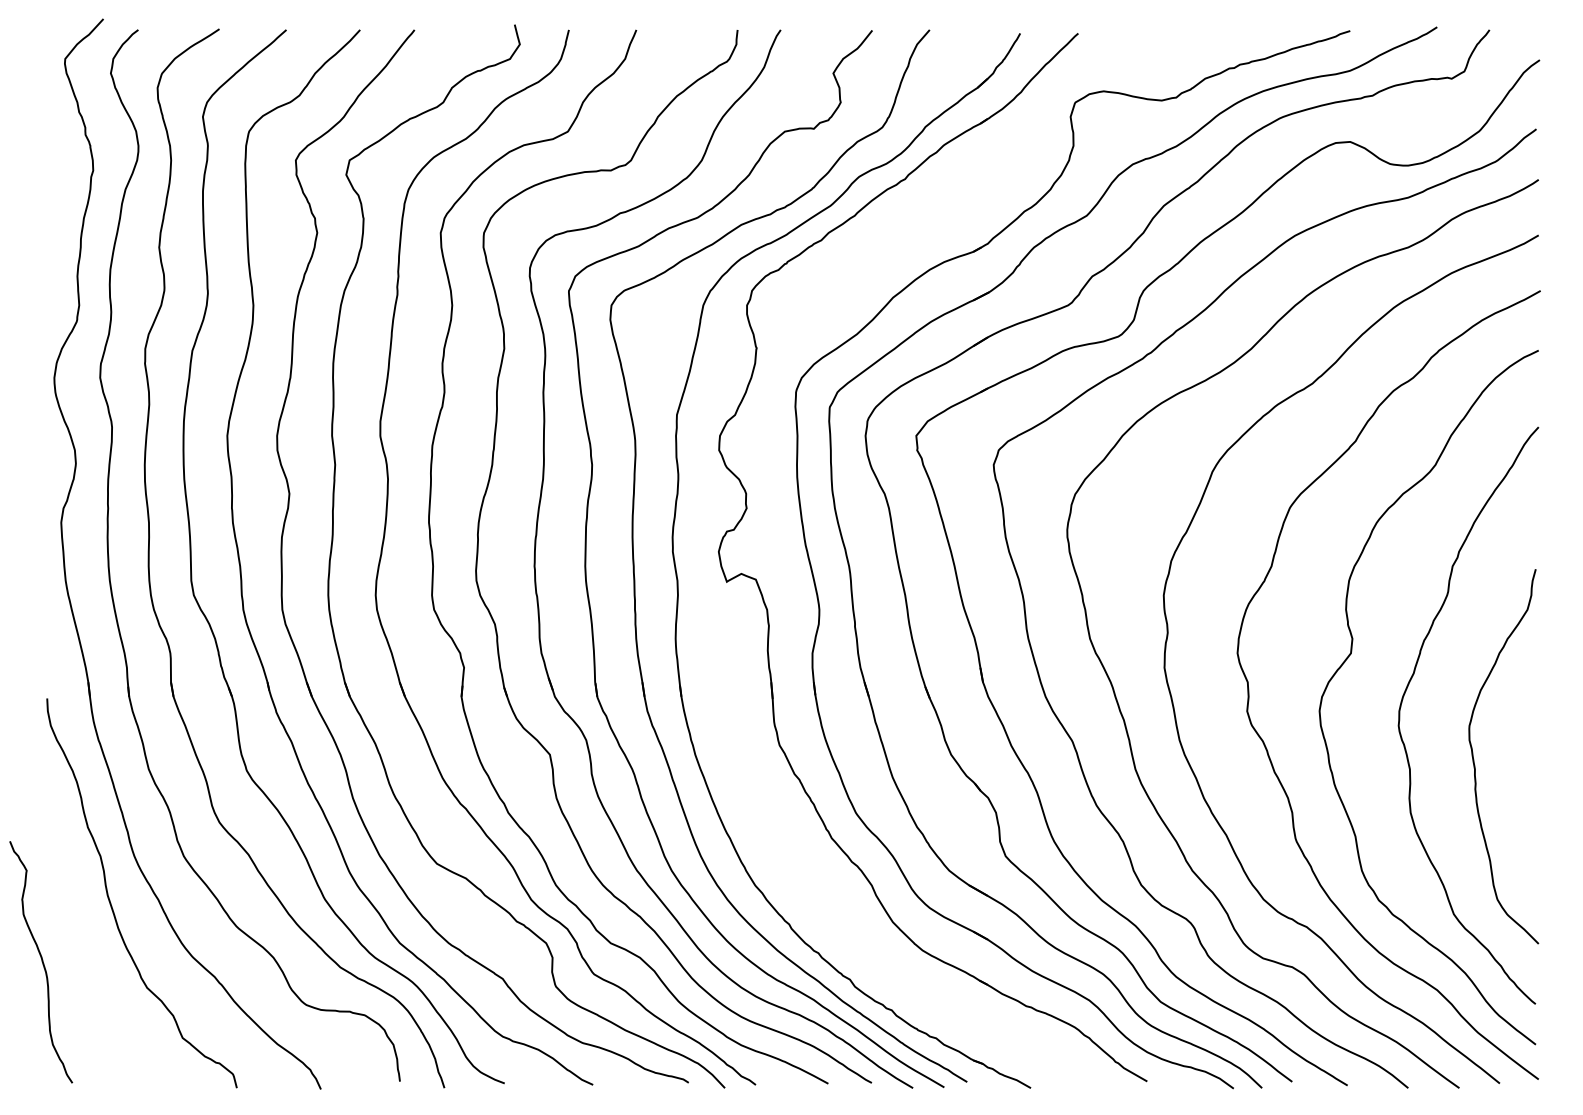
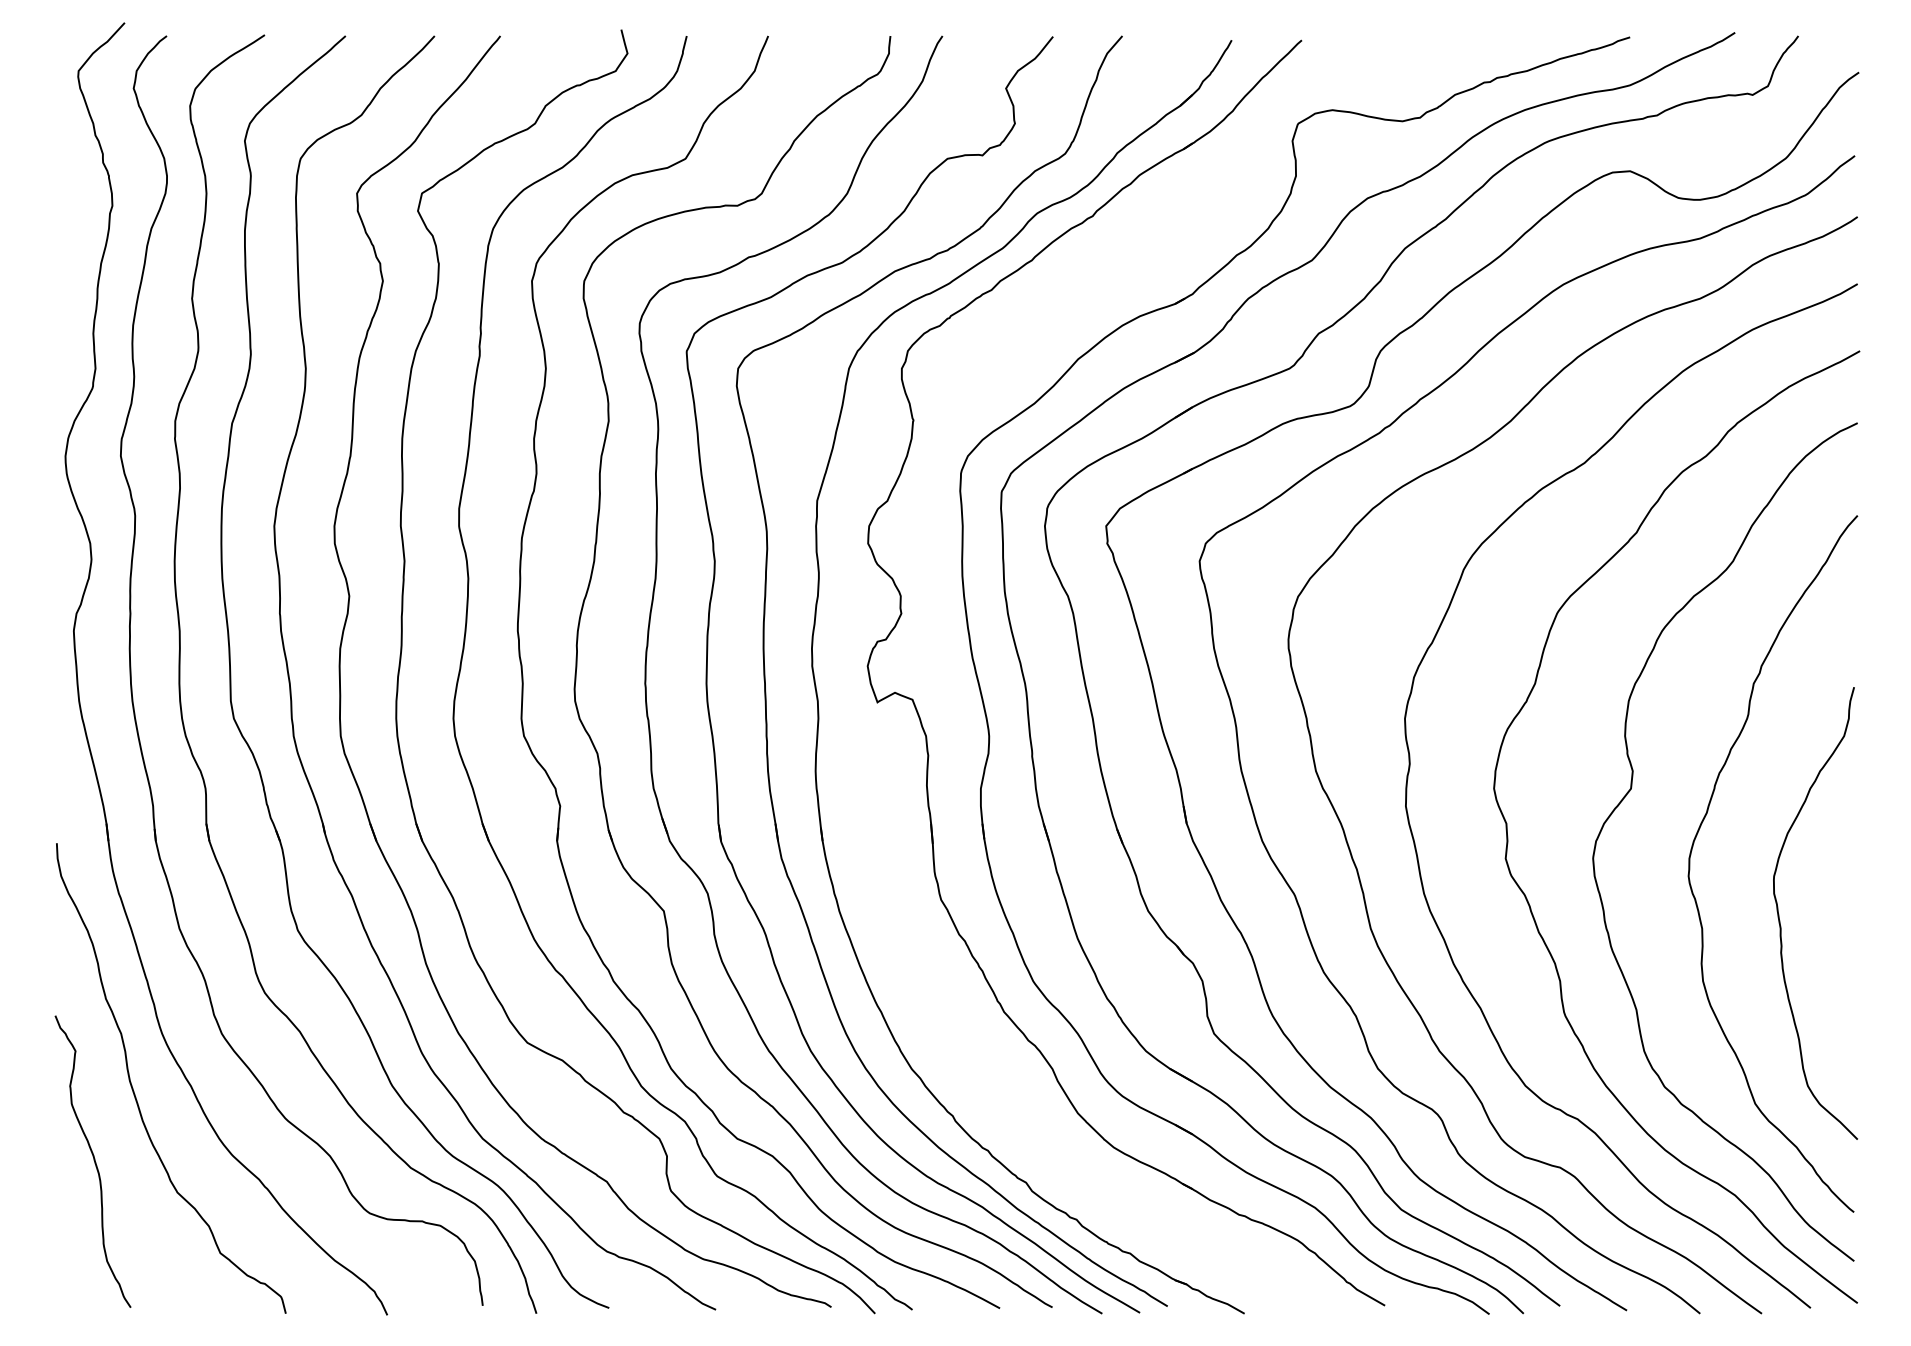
curve: (41, 961) -> (93, 1160), moved

